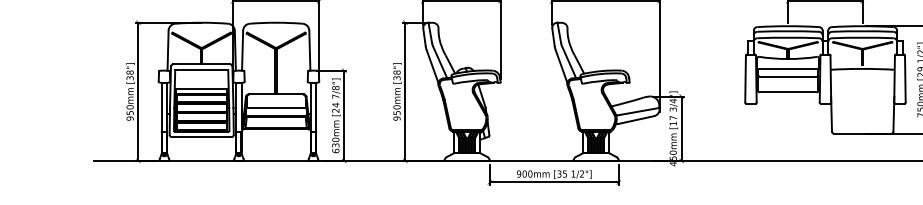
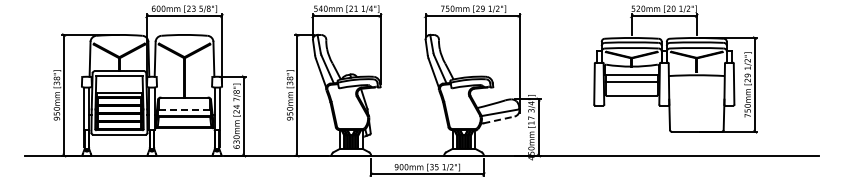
line: (276, 108) -> (184, 109), solid -> dashed
line: (635, 119) -> (498, 119), solid -> dashed

